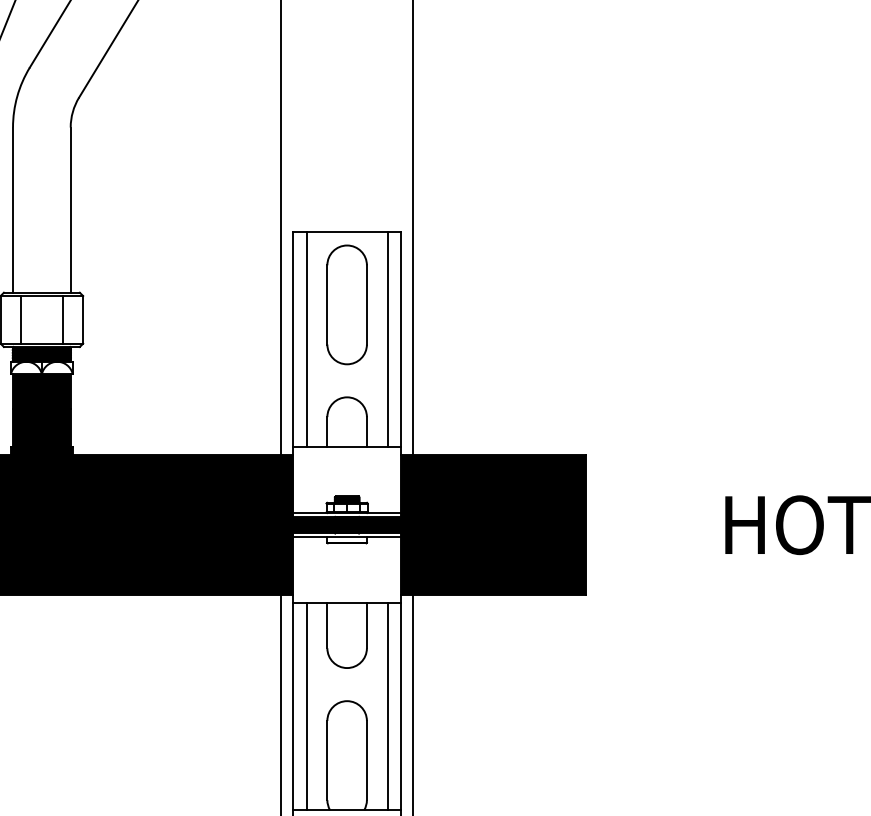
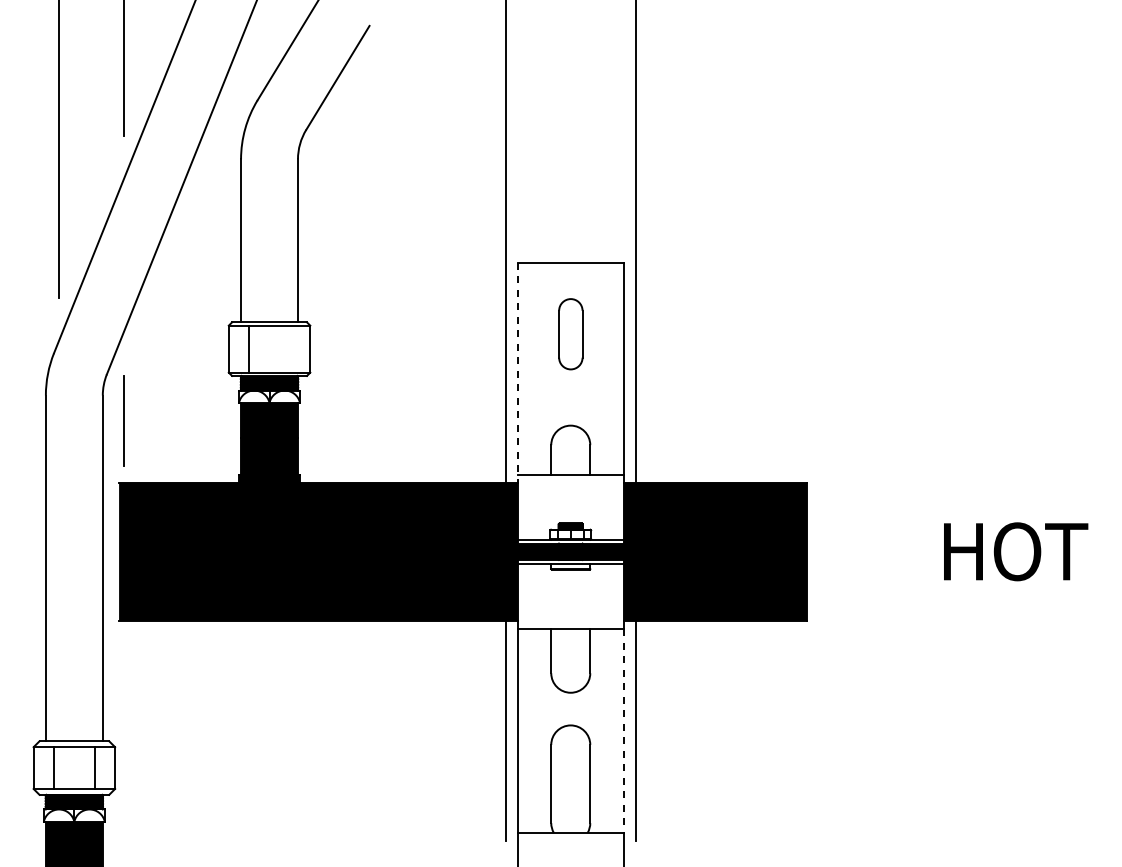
part: (346, 303) -> (570, 333), size x0.6
line: (62, 319) -> (289, 348), removed
line: (306, 339) -> (530, 368), removed
line: (387, 339) -> (610, 368), removed
line: (293, 343) -> (517, 372), solid -> dashed
line: (306, 706) -> (530, 730), removed
line: (387, 706) -> (610, 730), removed
line: (400, 706) -> (623, 730), solid -> dashed

